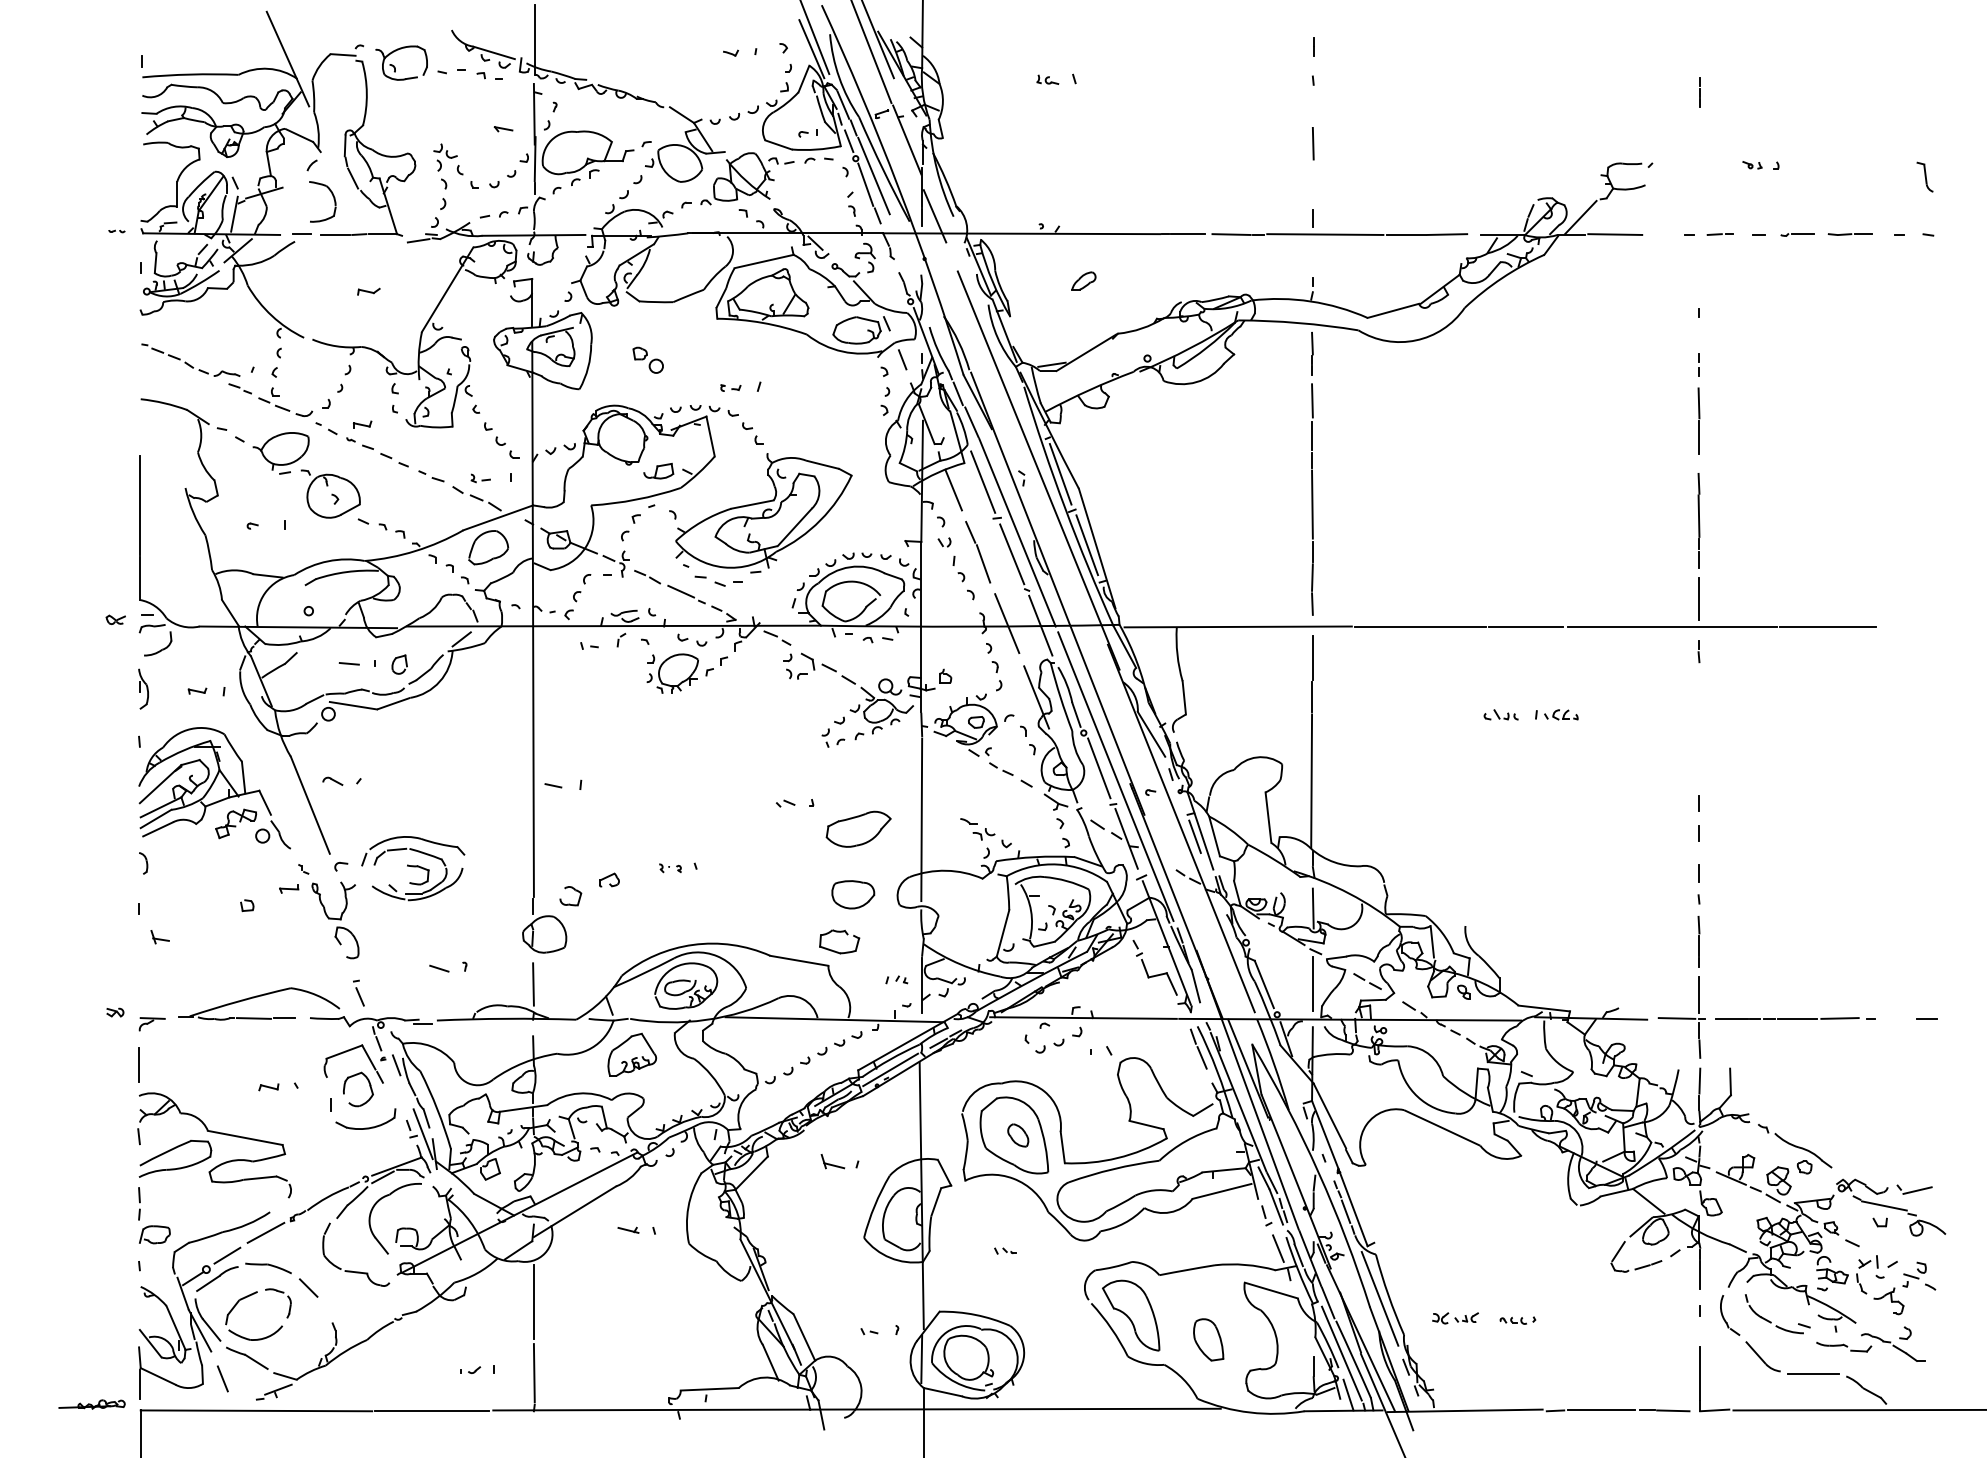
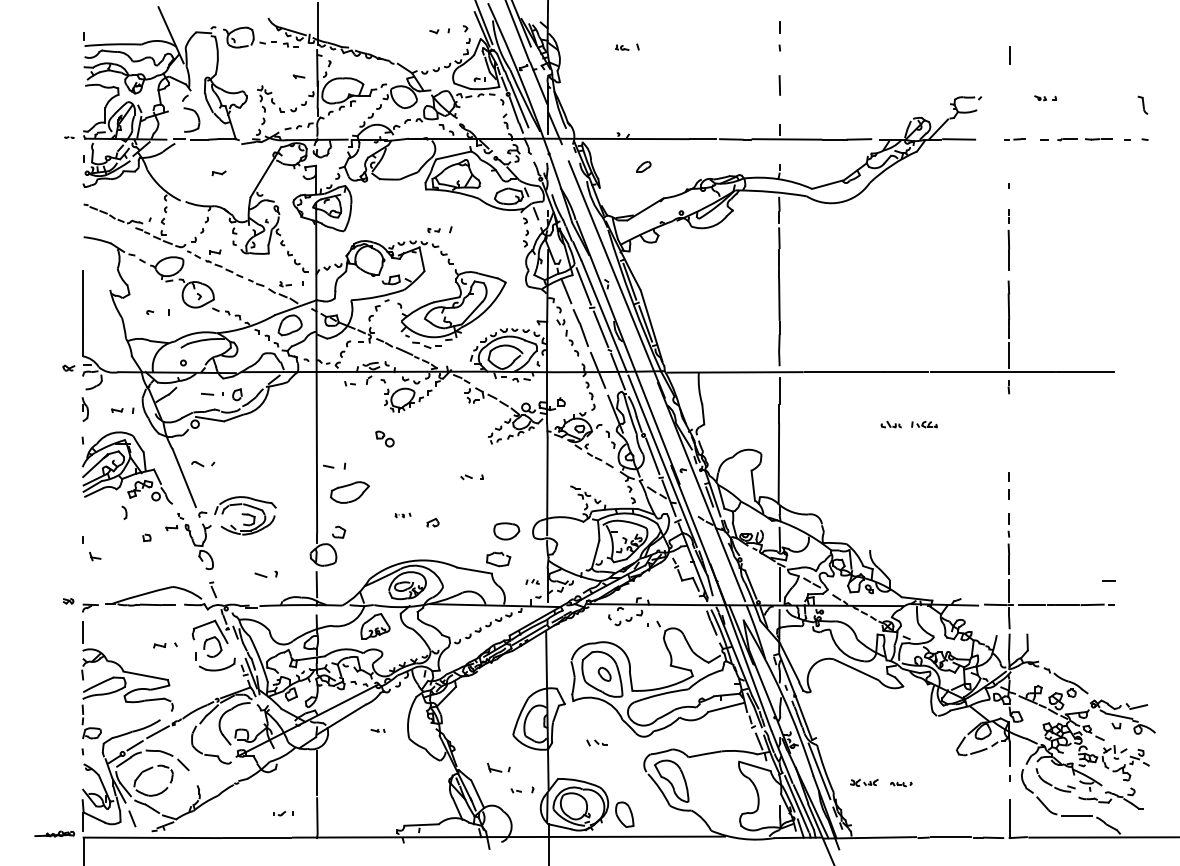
part: (1708, 234) -> (1014, 139), size x0.7
part: (647, 359) -> (384, 438), moved
part: (857, 829) -> (349, 492), moved
part: (143, 862) -> (124, 512), moved
part: (677, 867) -> (402, 515), size x0.7
part: (608, 879) -> (432, 522), moved
line: (1925, 1017) -> (1108, 580), moved
part: (839, 1160) -> (498, 767), moved
part: (635, 1230) -> (377, 730), size x0.6
part: (1004, 1250) -> (596, 742), size x1.6
part: (1208, 1339) -> (624, 814), moved

